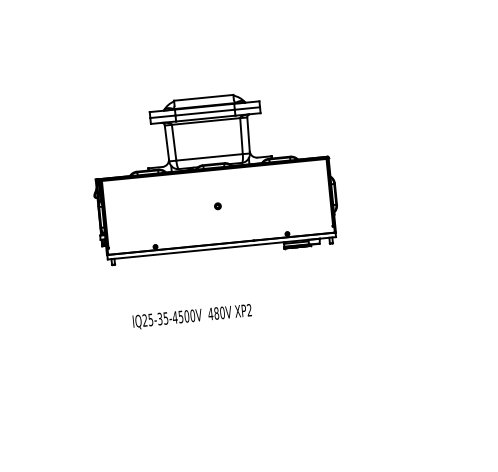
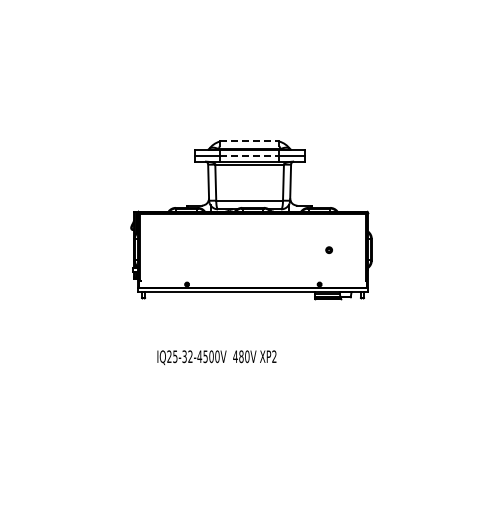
line: (203, 97) -> (249, 140), solid -> dashed
line: (205, 112) -> (249, 155), solid -> dashed
part: (217, 205) -> (328, 249), moved
text: (165, 318) -> (190, 356), IQ25-35-4500V -> IQ25-32-4500V

